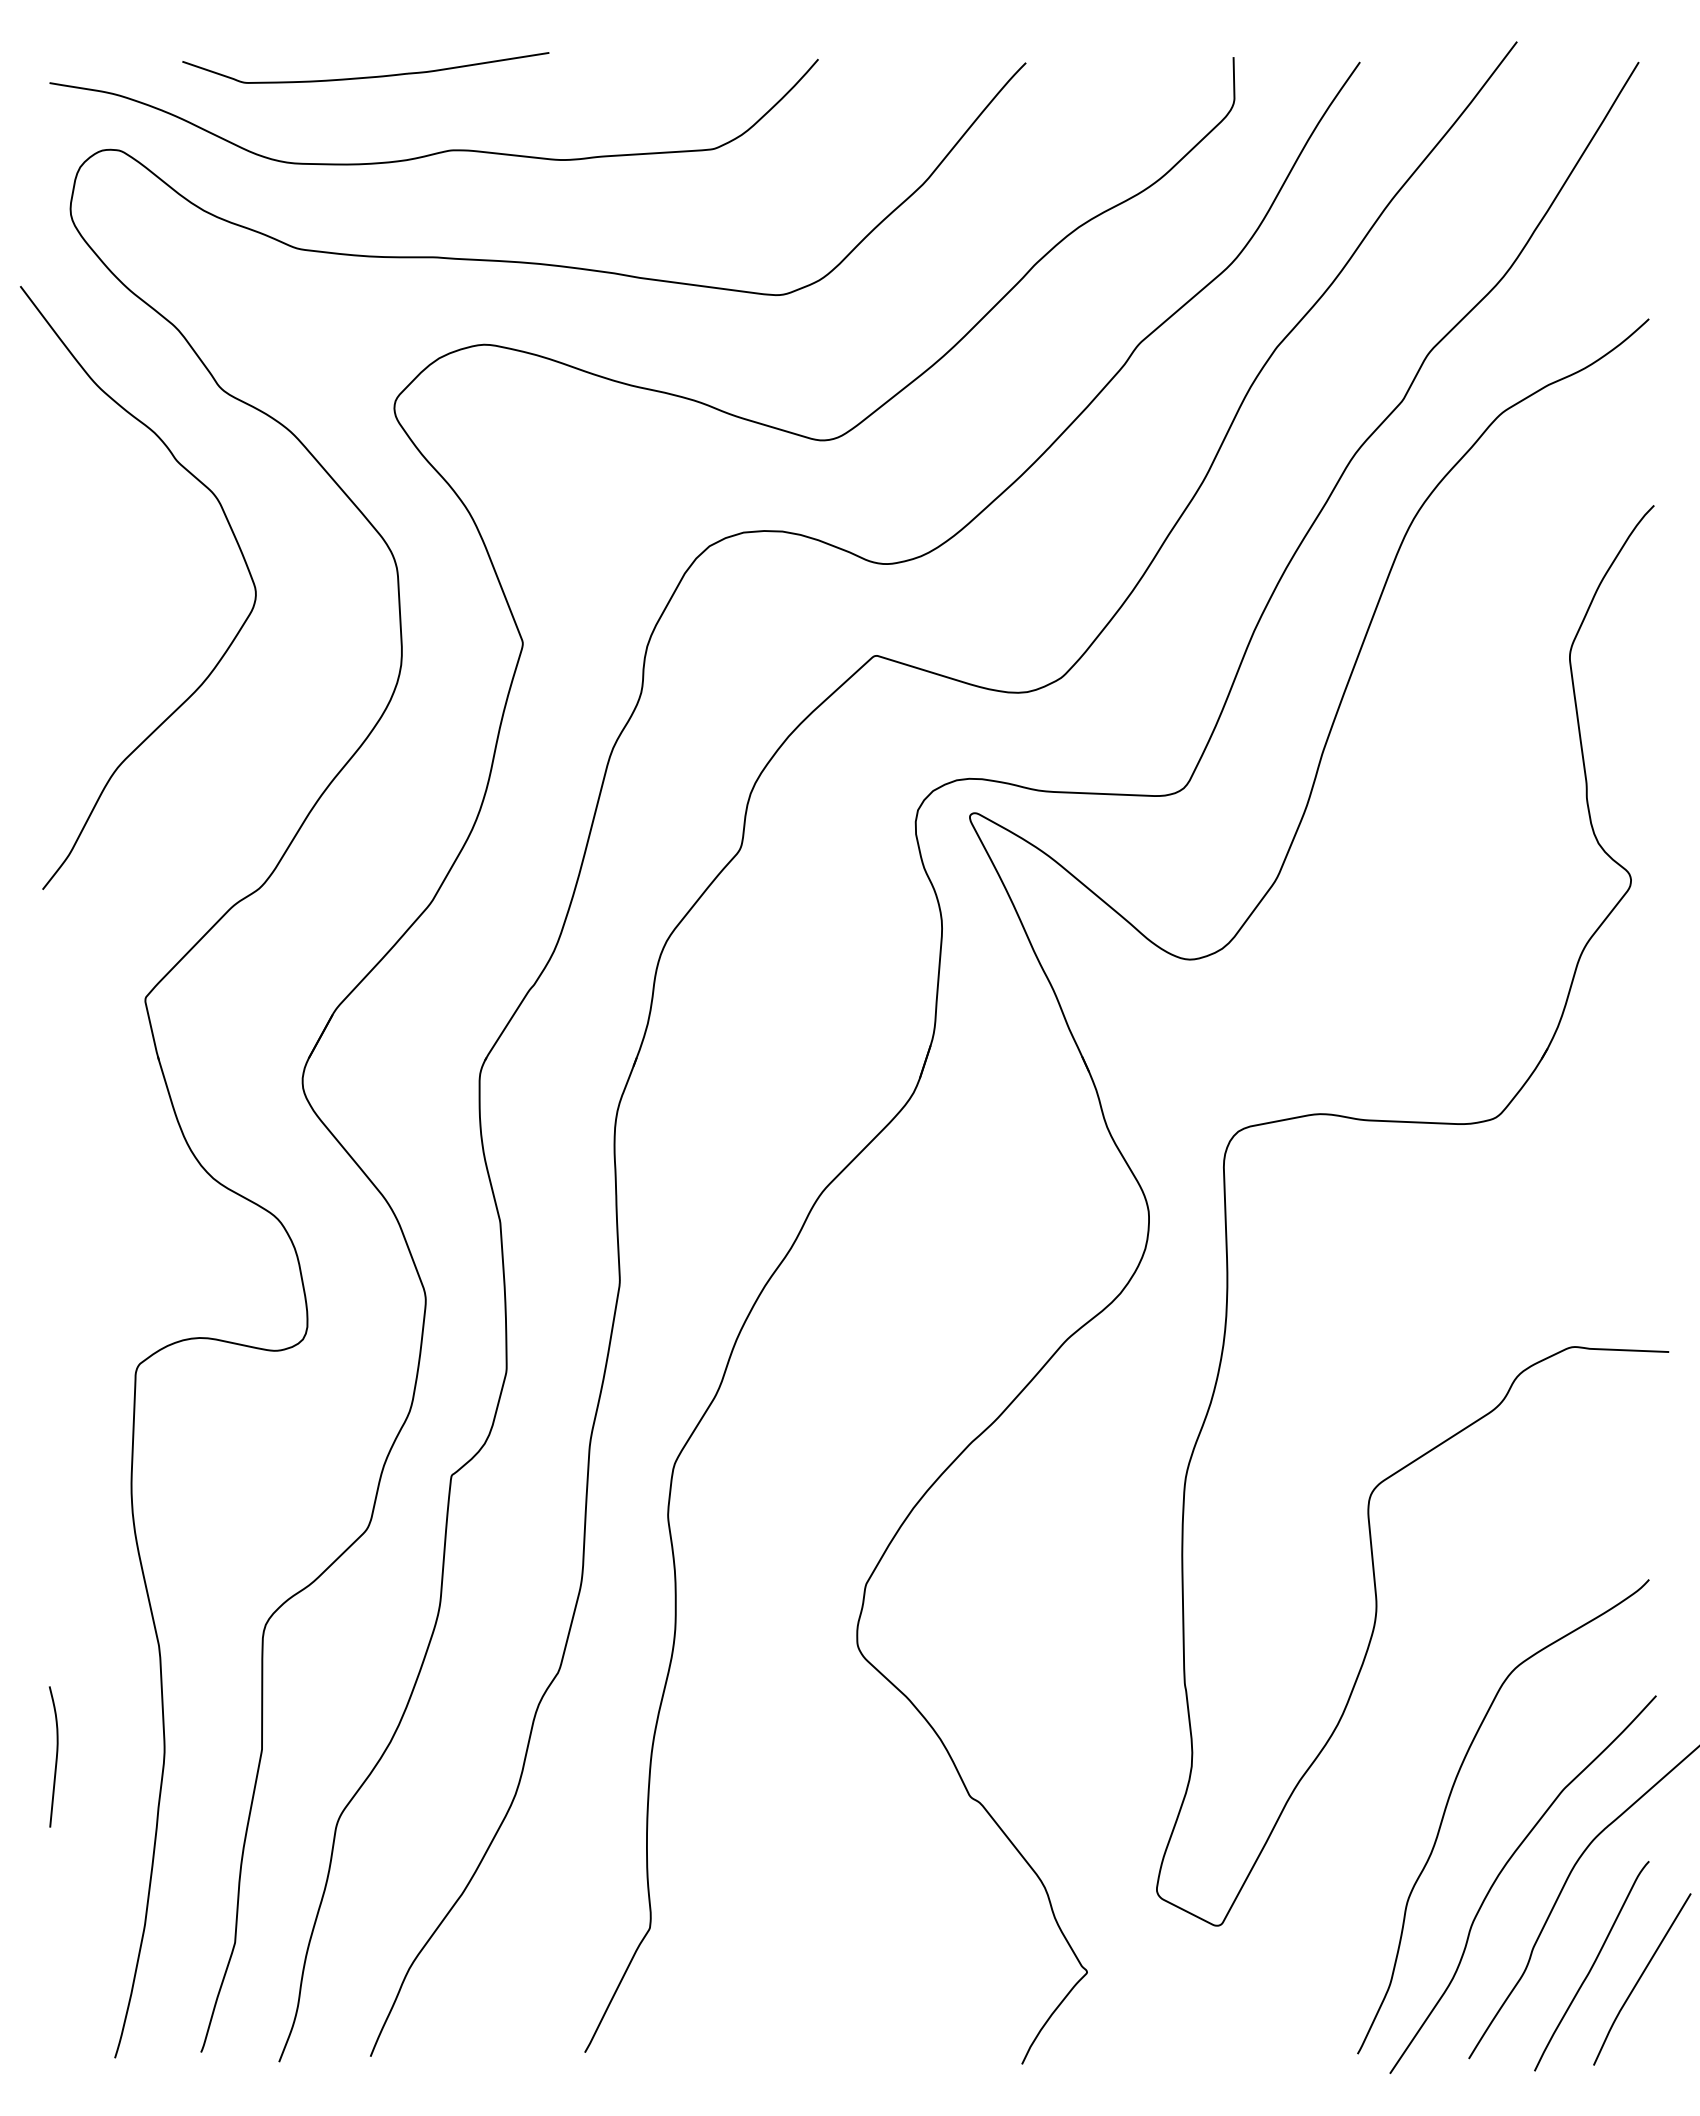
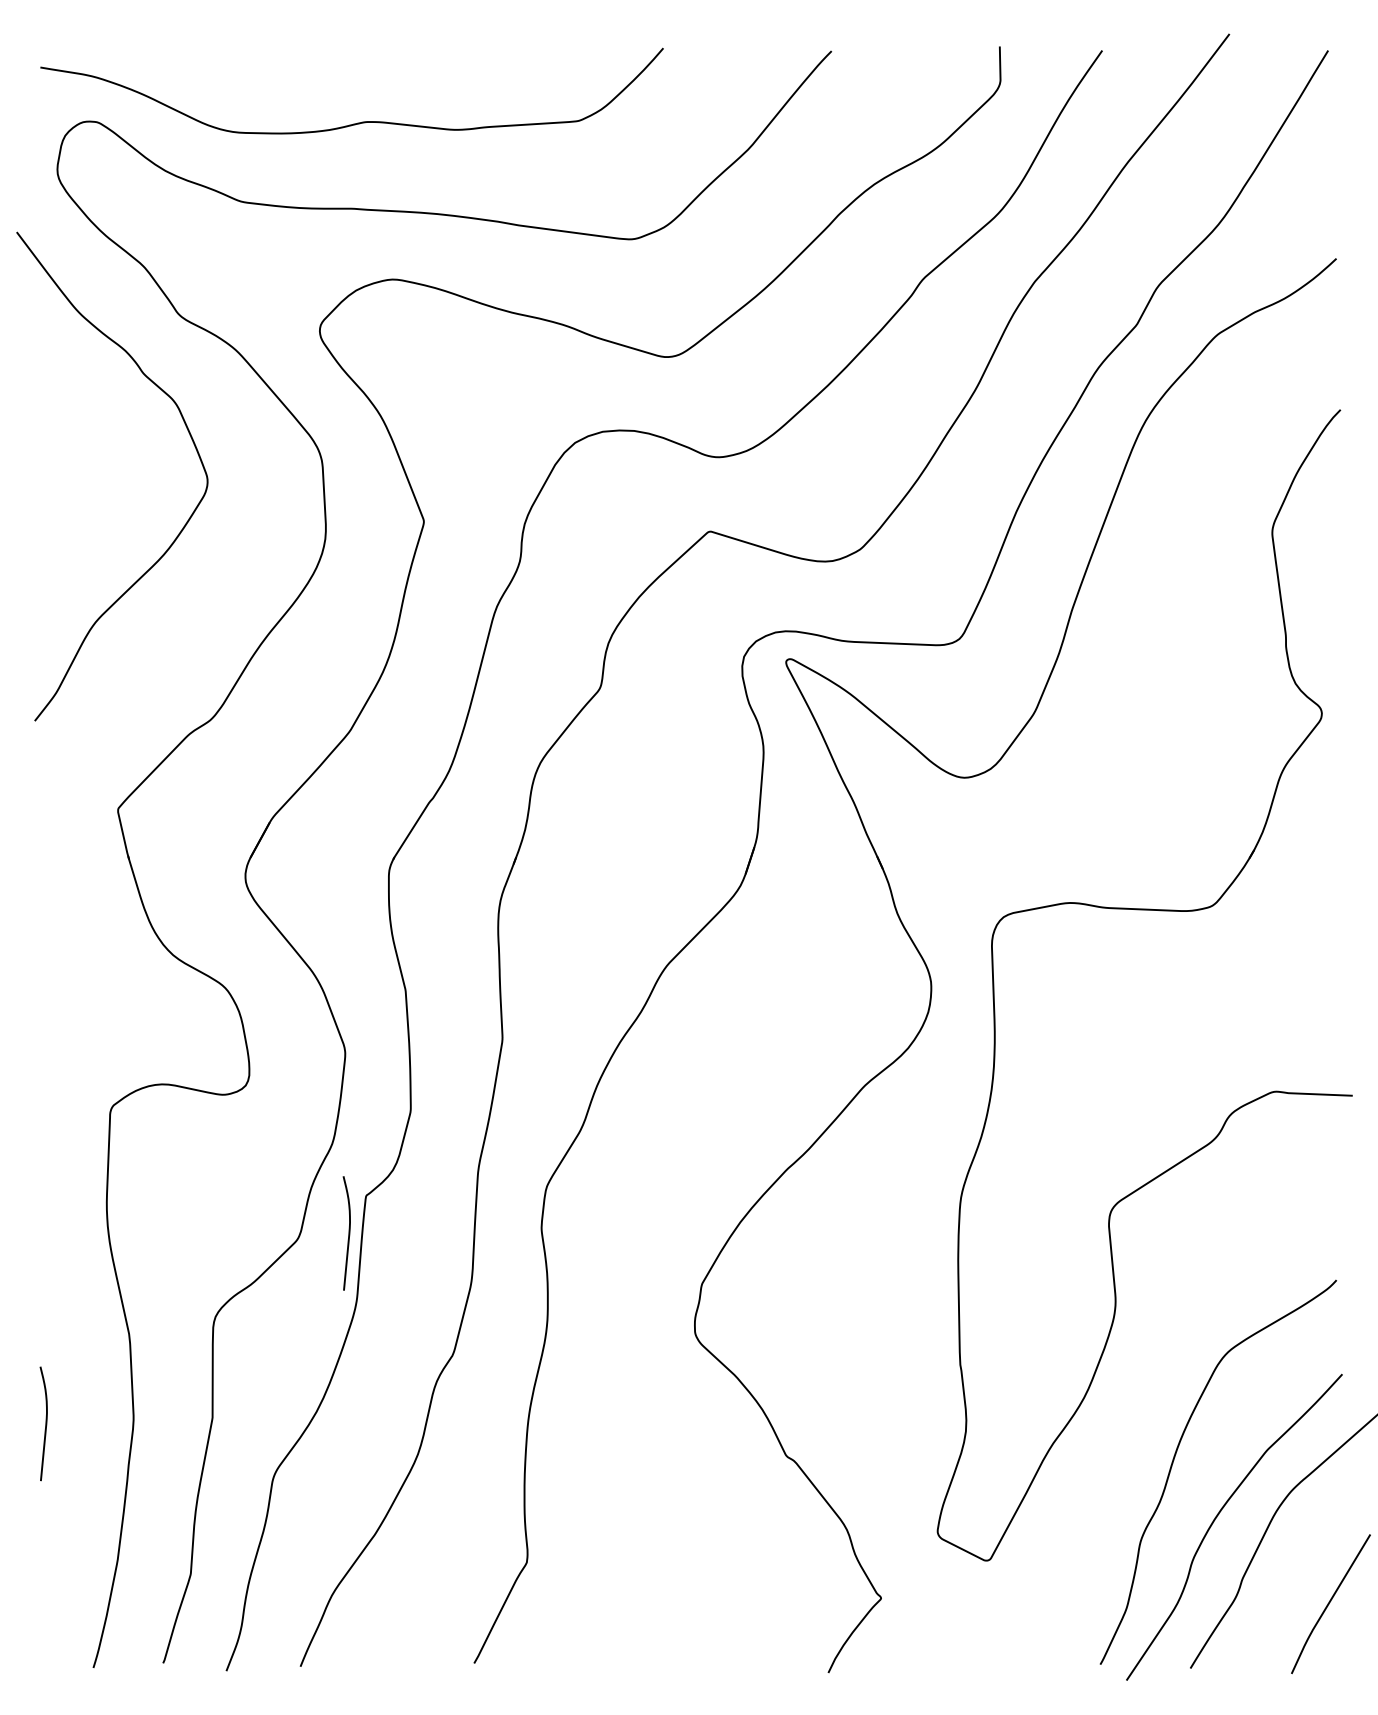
curve: (365, 76) -> (296, 62), removed
curve: (429, 1523) -> (348, 1234), added
curve: (1591, 1966) -> (1289, 1593), removed

